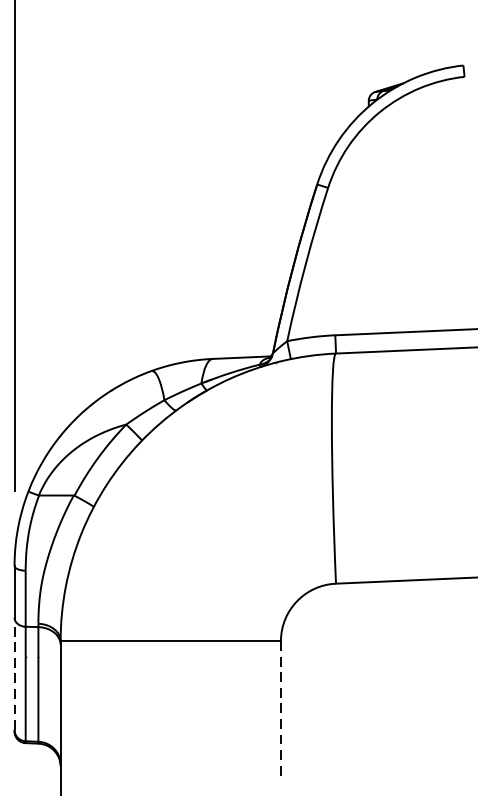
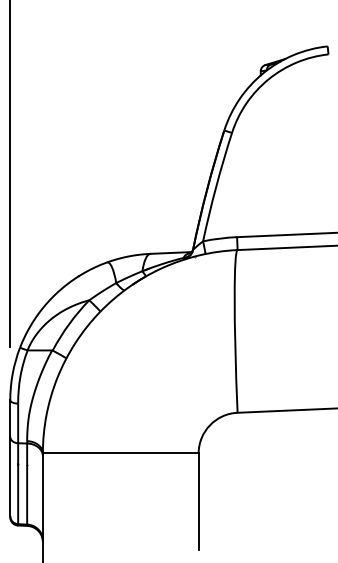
line: (14, 673) -> (10, 476), dashed -> solid
line: (280, 710) -> (198, 502), dashed -> solid

